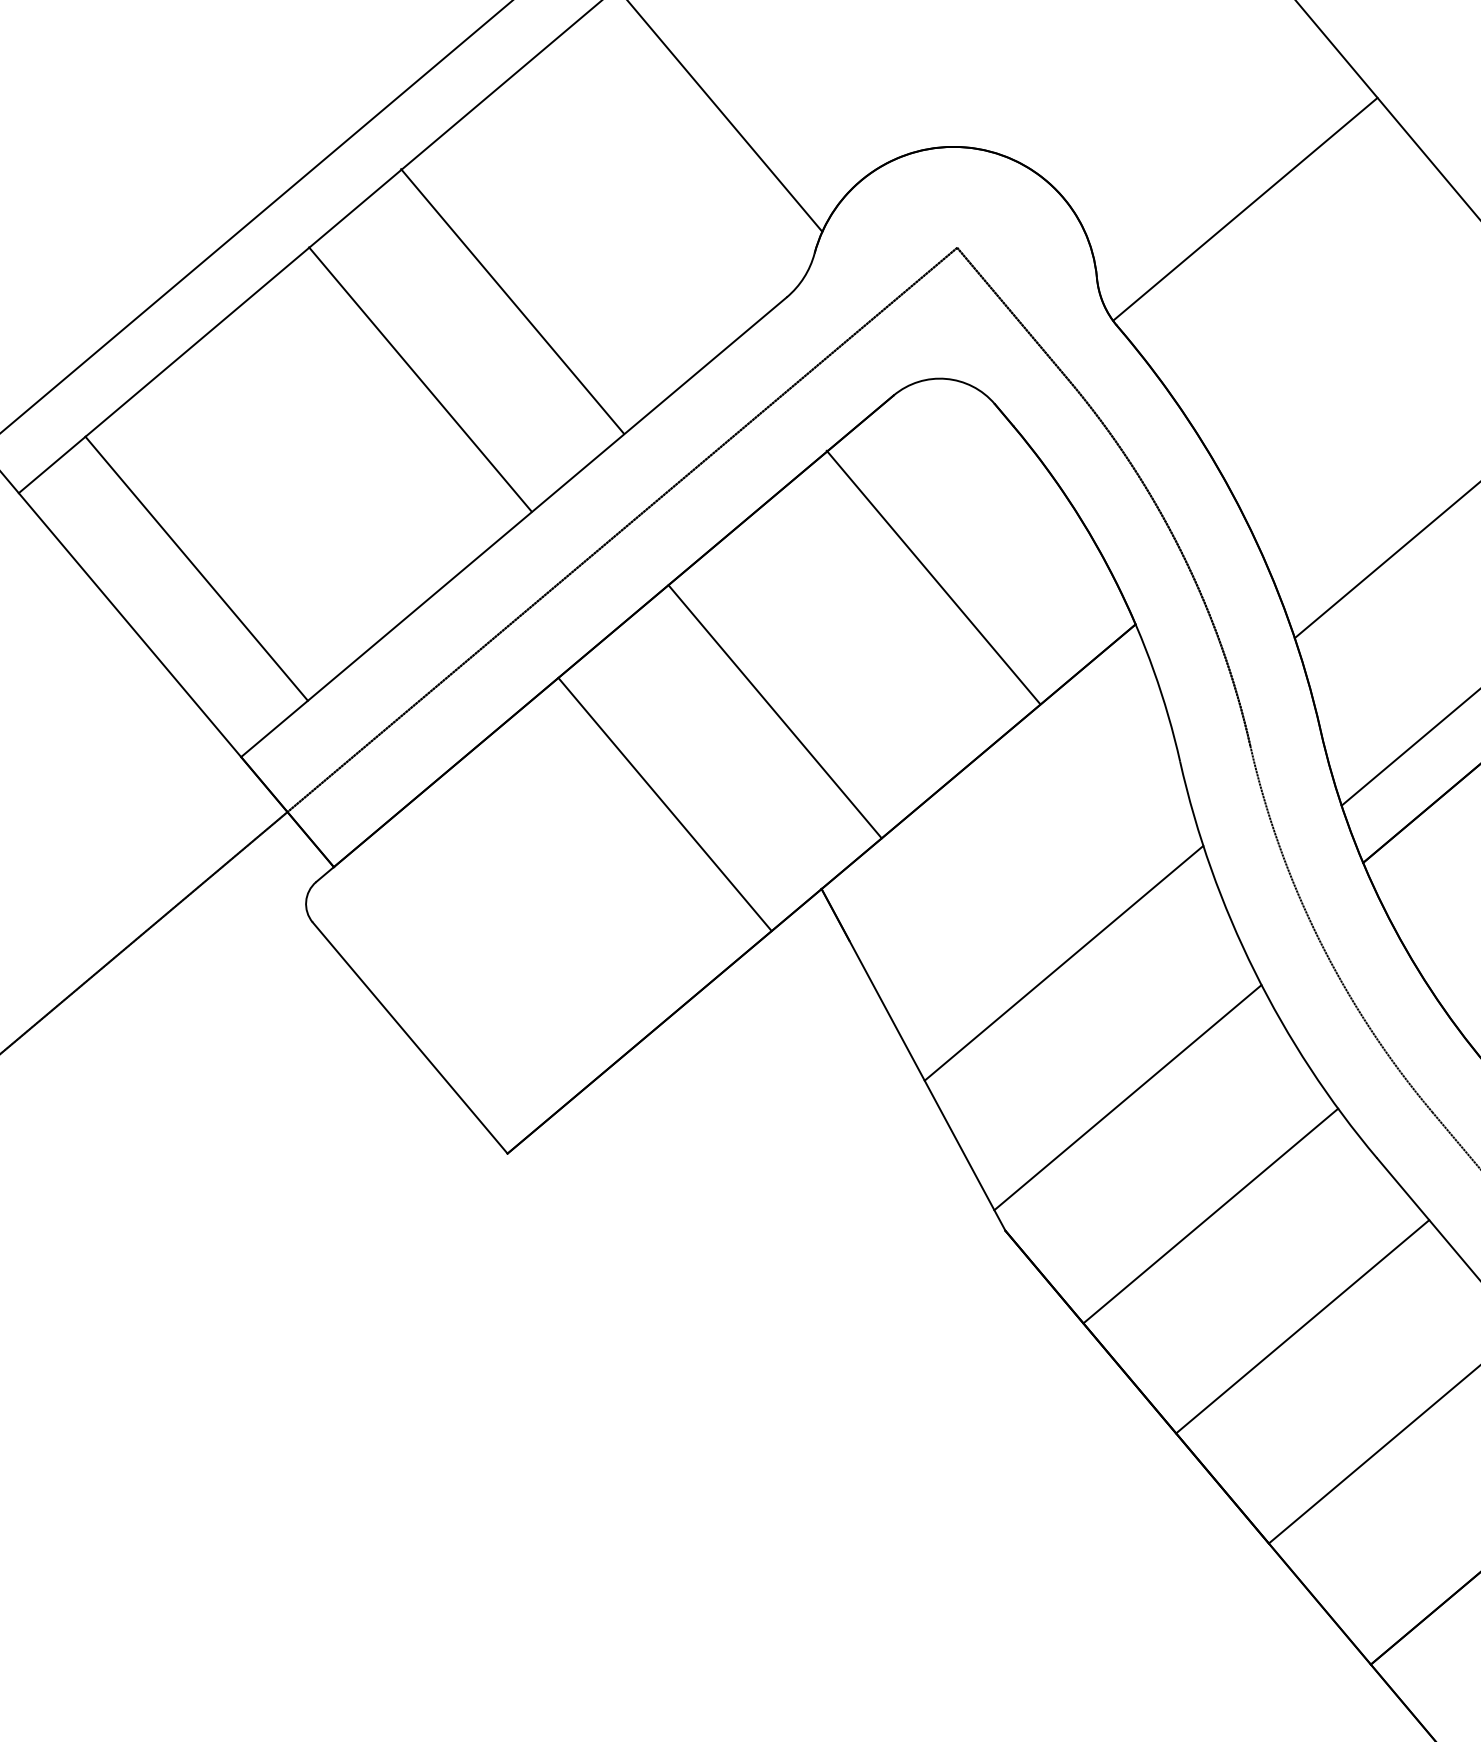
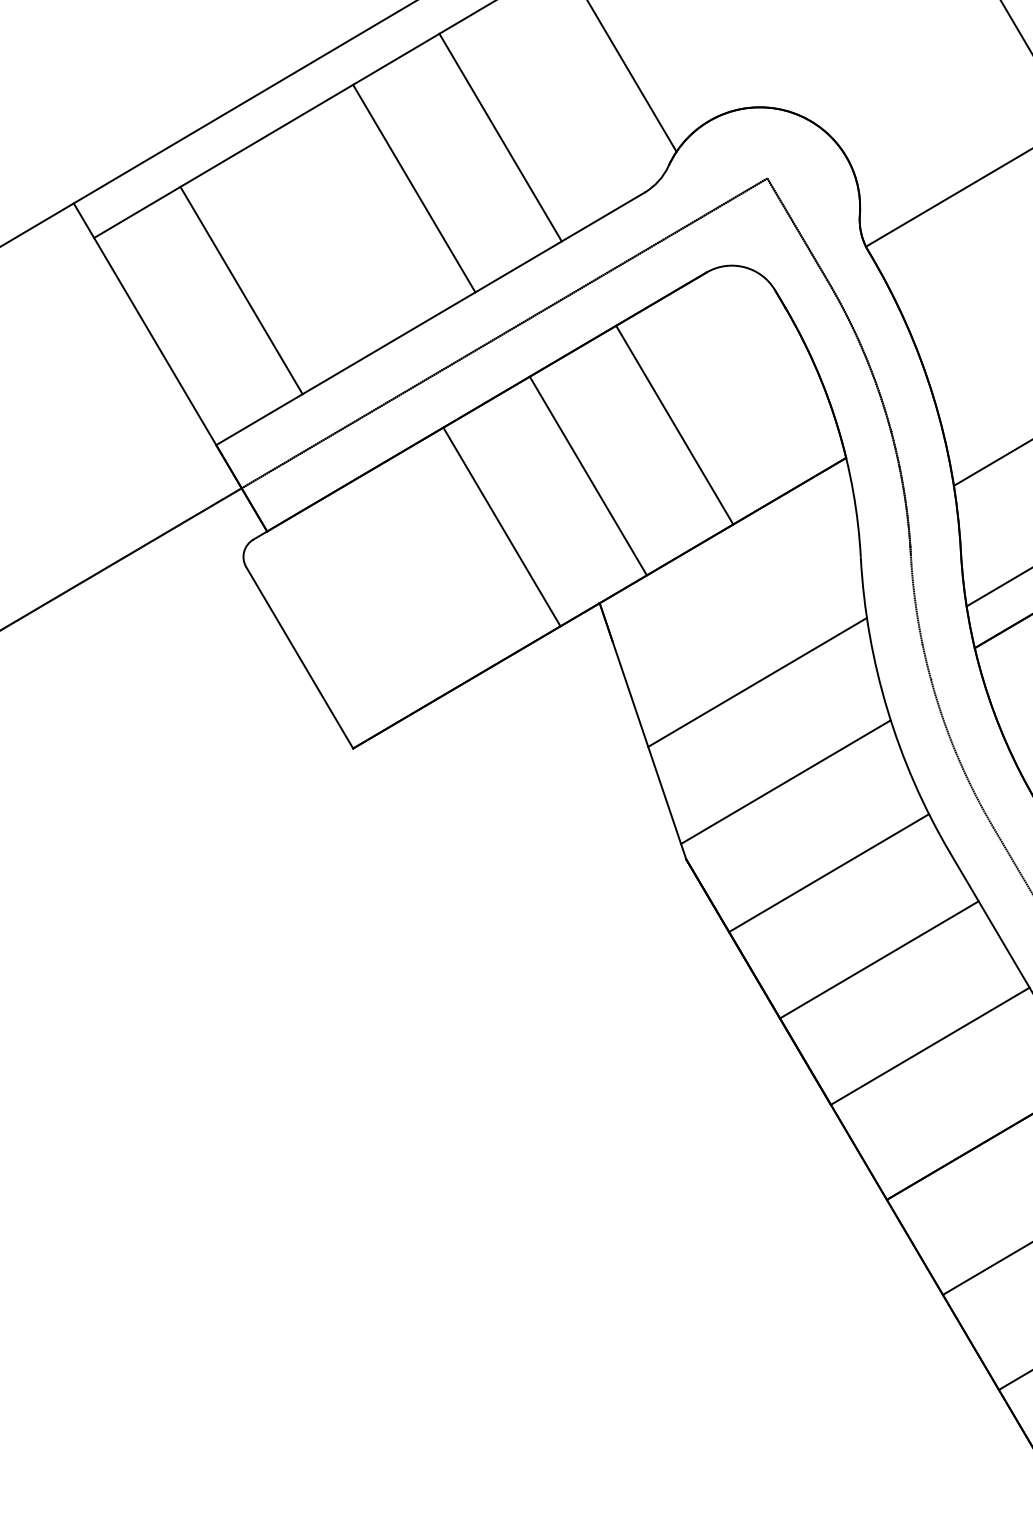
line: (512, 301) -> (500, 137), moved
line: (420, 379) -> (414, 188), moved
line: (196, 568) -> (241, 290), moved
line: (932, 576) -> (674, 424), moved

